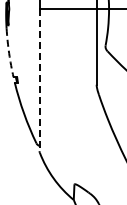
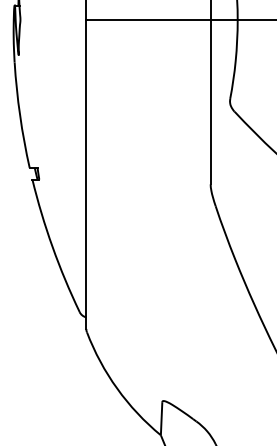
arc: (9, 53) -> (20, 116), dashed -> solid
line: (39, 80) -> (86, 175), dashed -> solid

